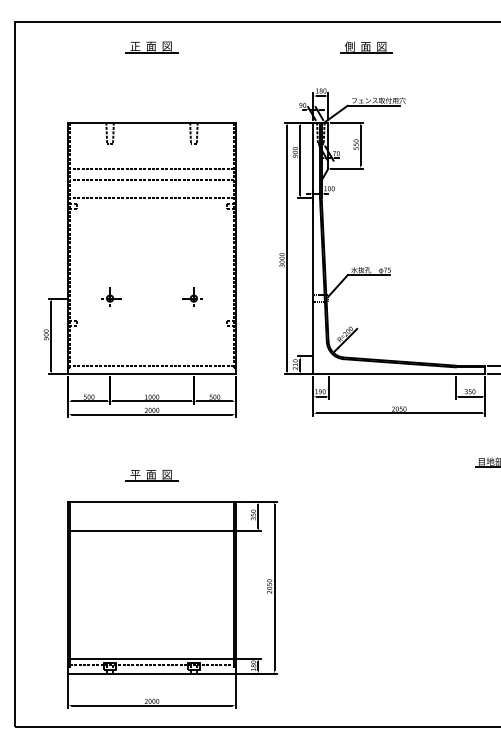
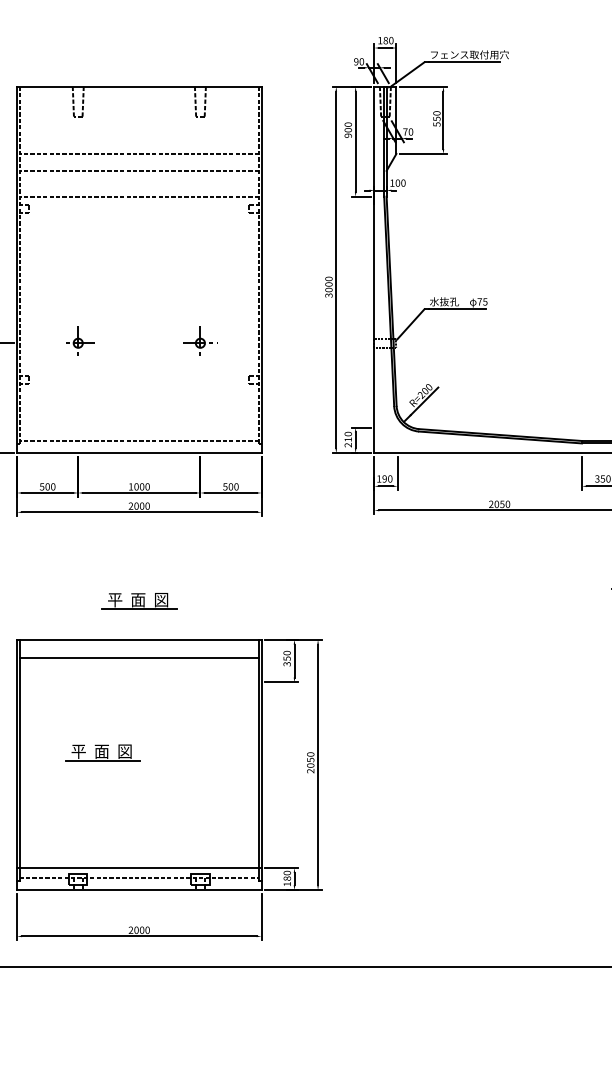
line: (151, 531) -> (138, 657), moved
part: (126, 579) -> (102, 752), added

